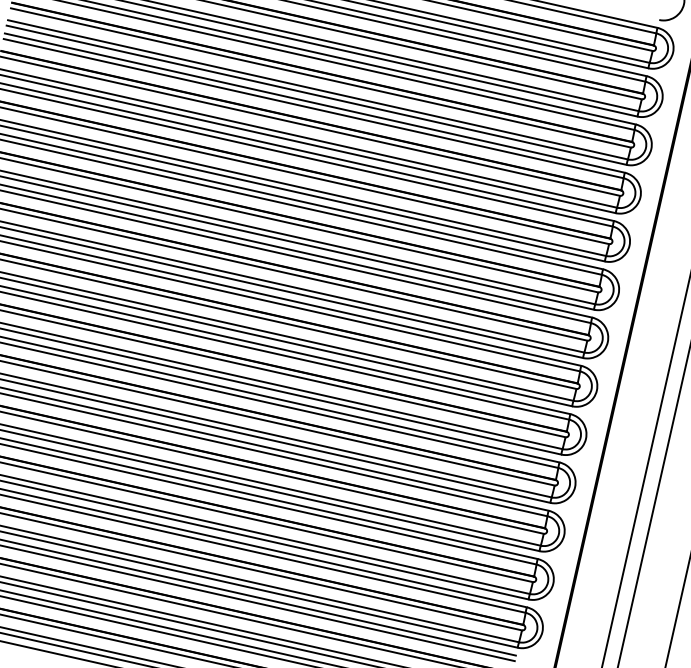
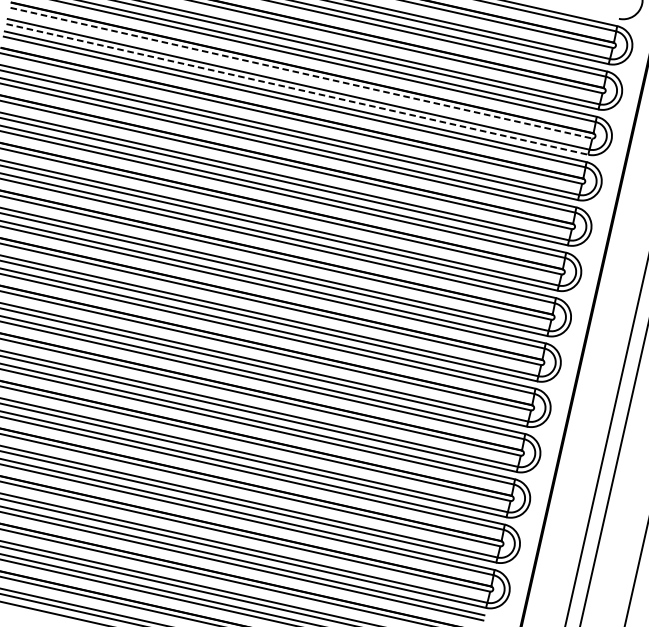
line: (320, 77) -> (301, 72), solid -> dashed
line: (316, 95) -> (297, 89), solid -> dashed

